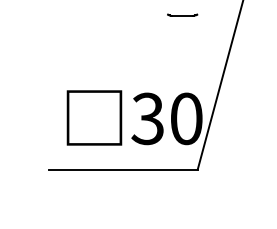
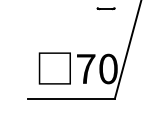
text: (147, 117) -> (85, 68), 30 -> 70

